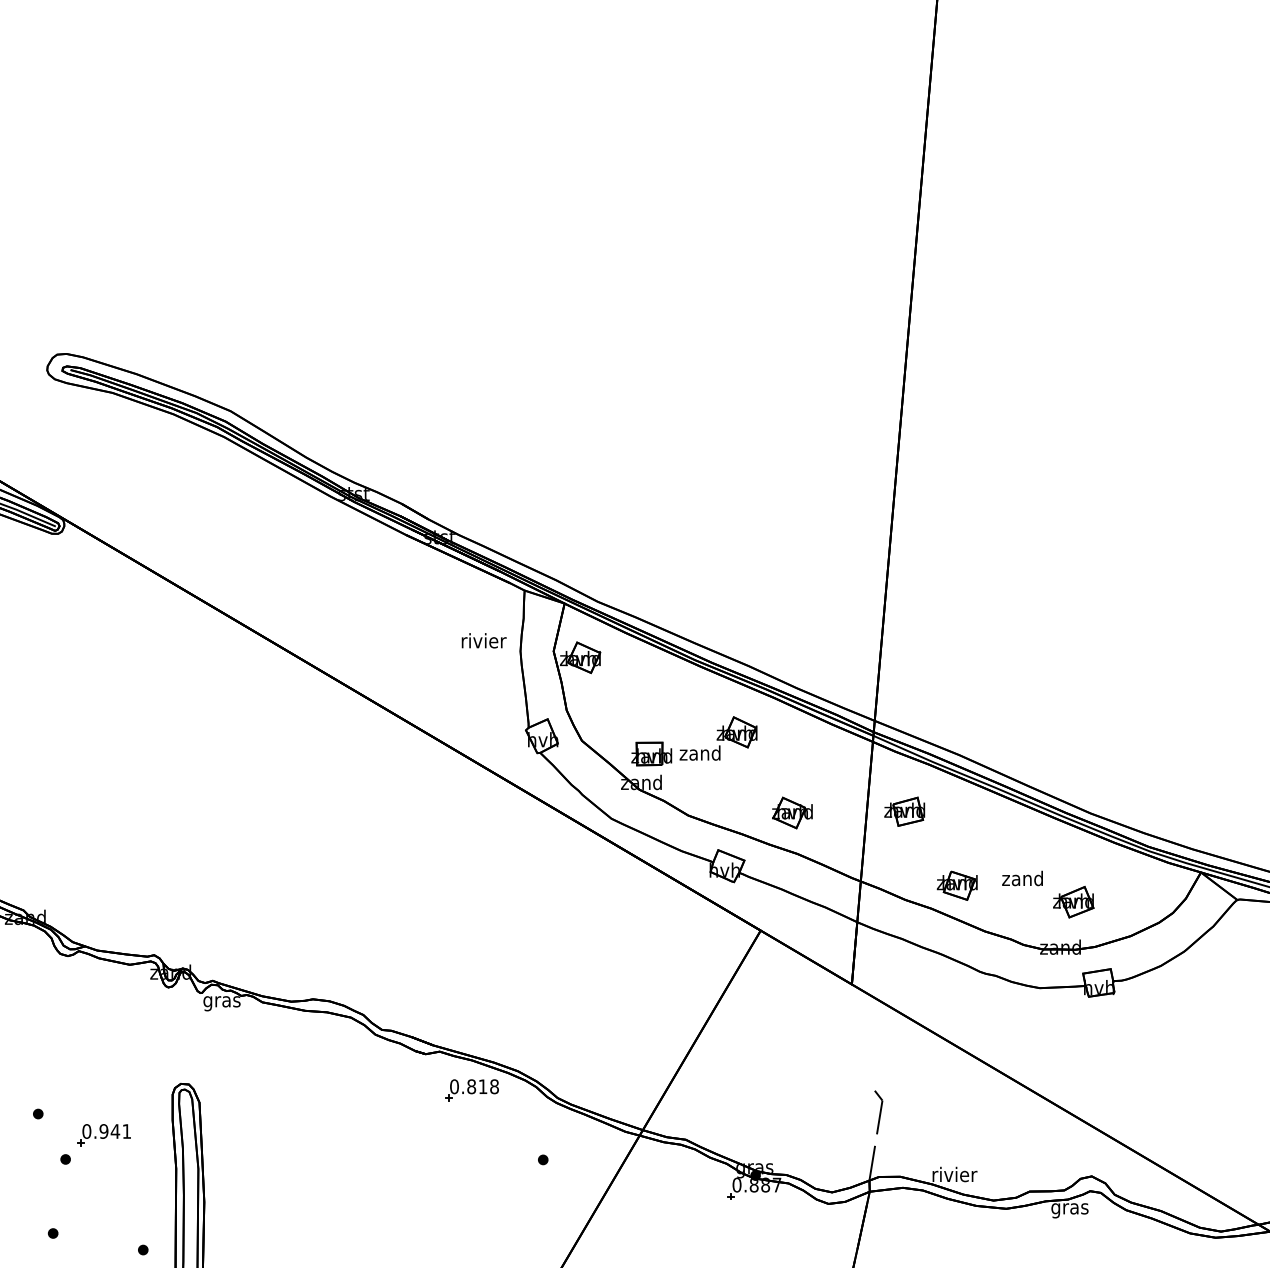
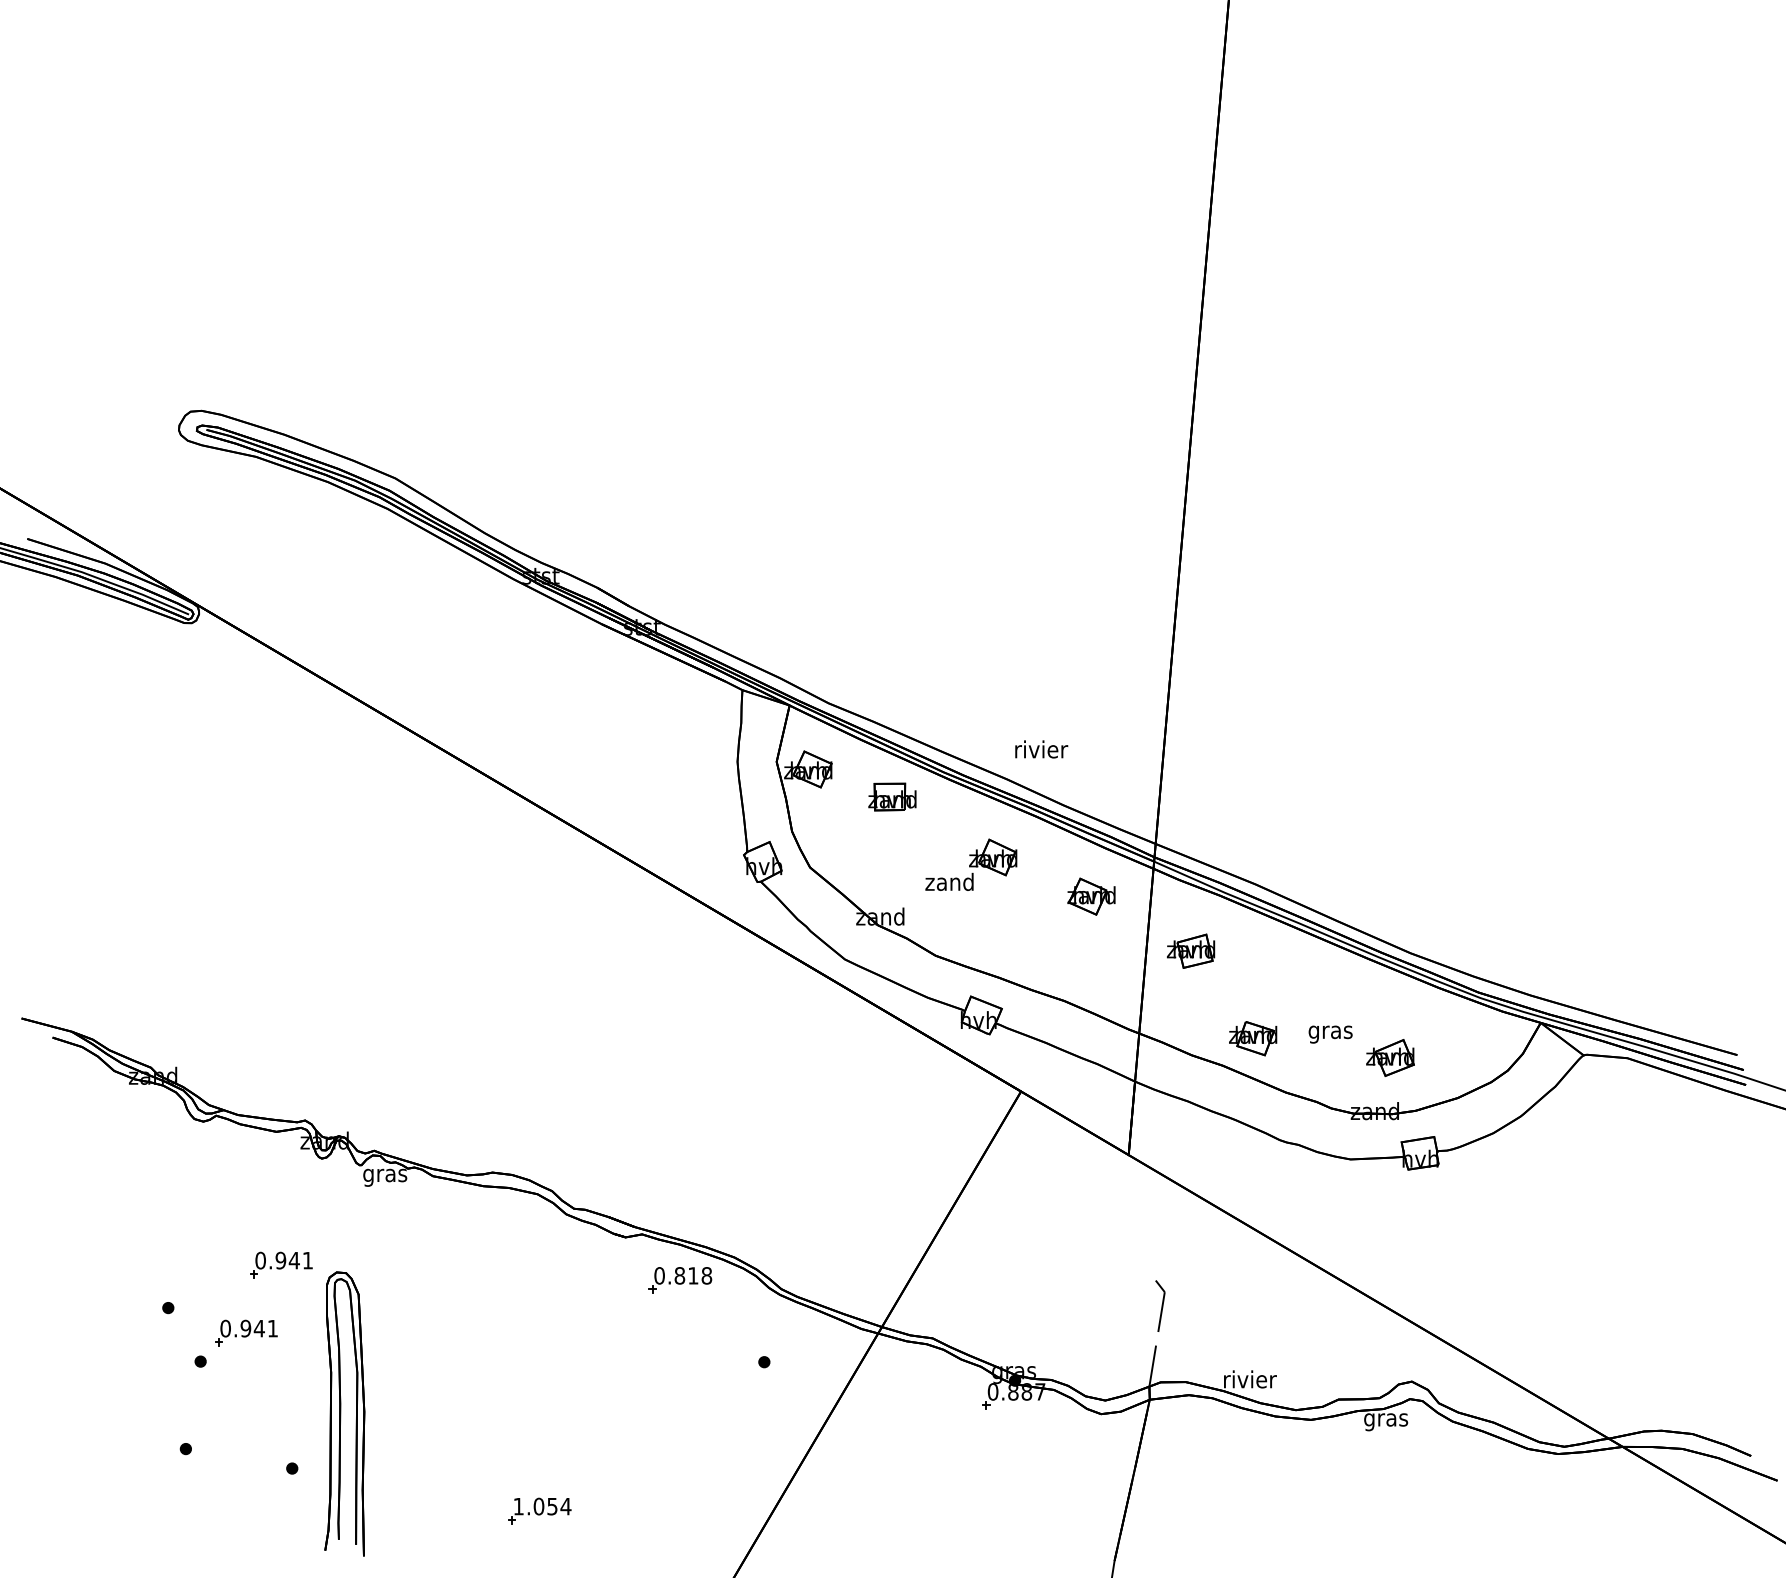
text: (484, 640) -> (1041, 749), moved
part: (651, 753) -> (892, 796), moved
part: (792, 812) -> (1091, 896), moved
text: (1022, 879) -> (1330, 1031), zand -> gras
part: (134, 1077) -> (281, 1264), added

